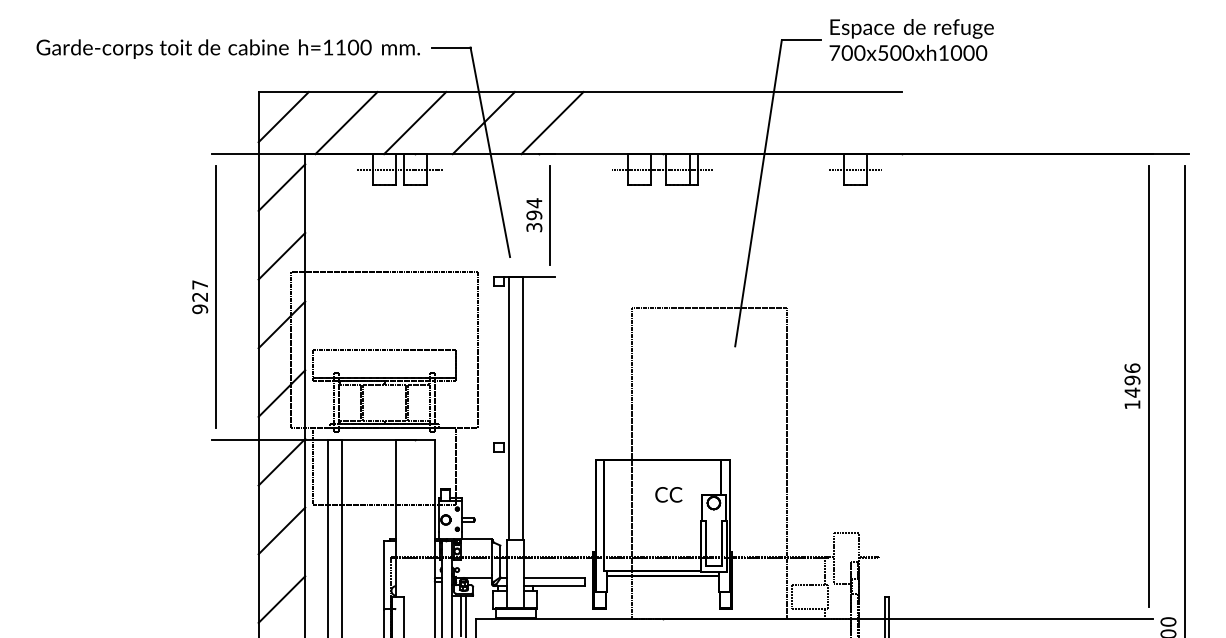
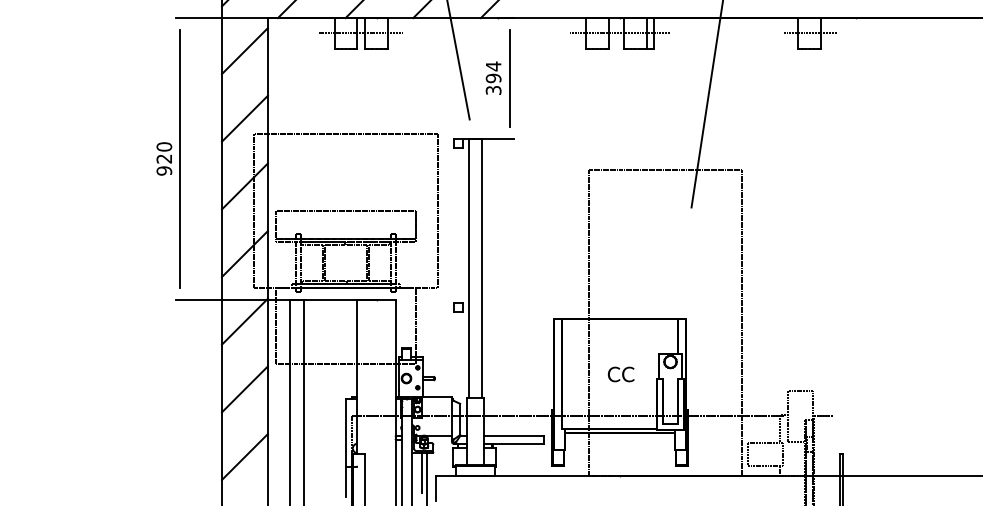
text: (200, 284) -> (164, 146), 927 -> 920
text: (668, 494) -> (620, 374), moved

